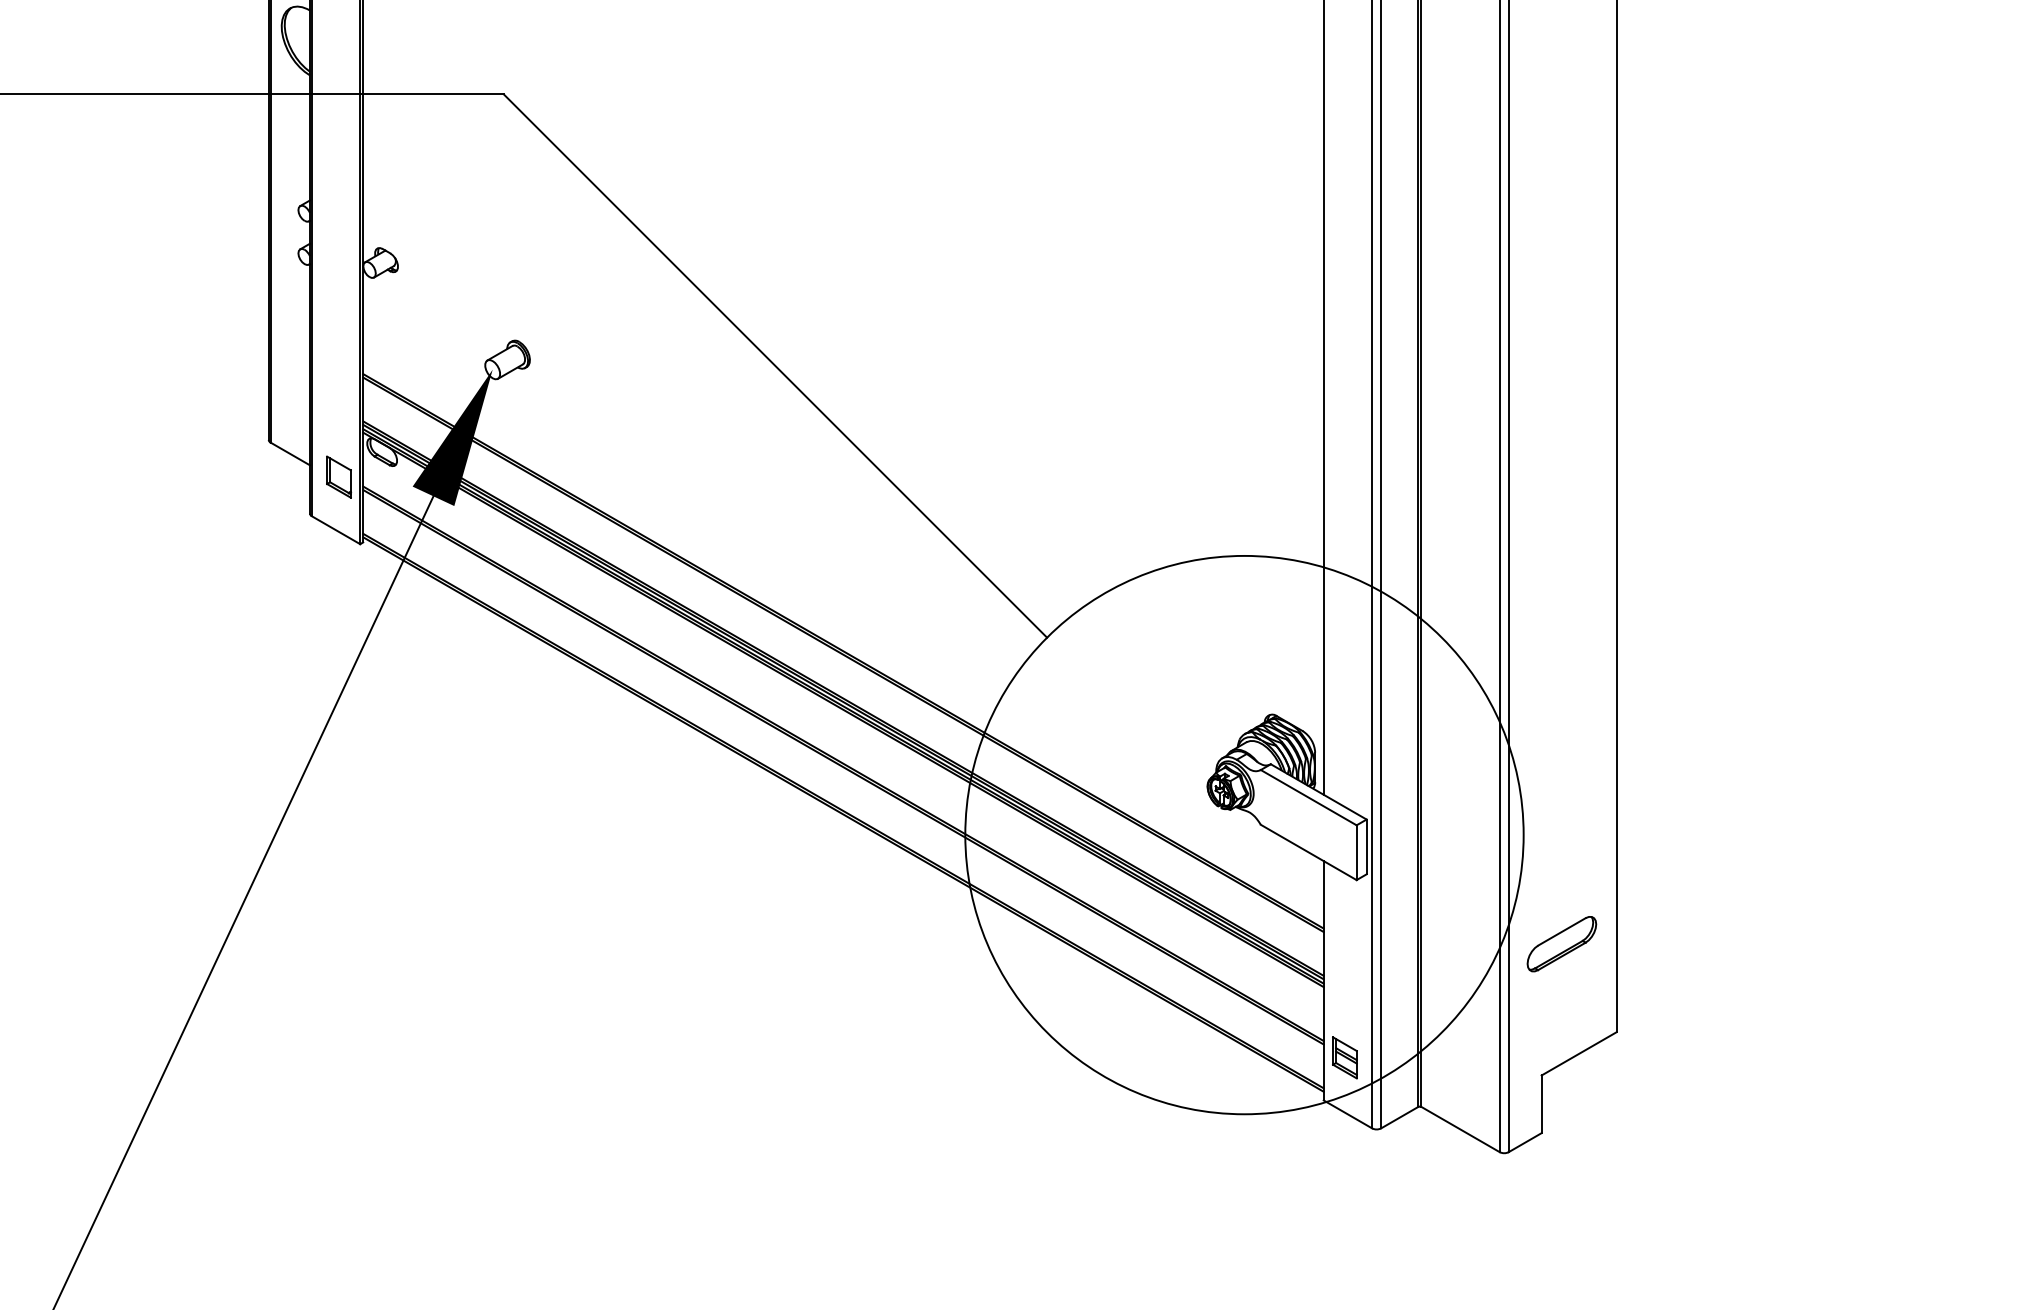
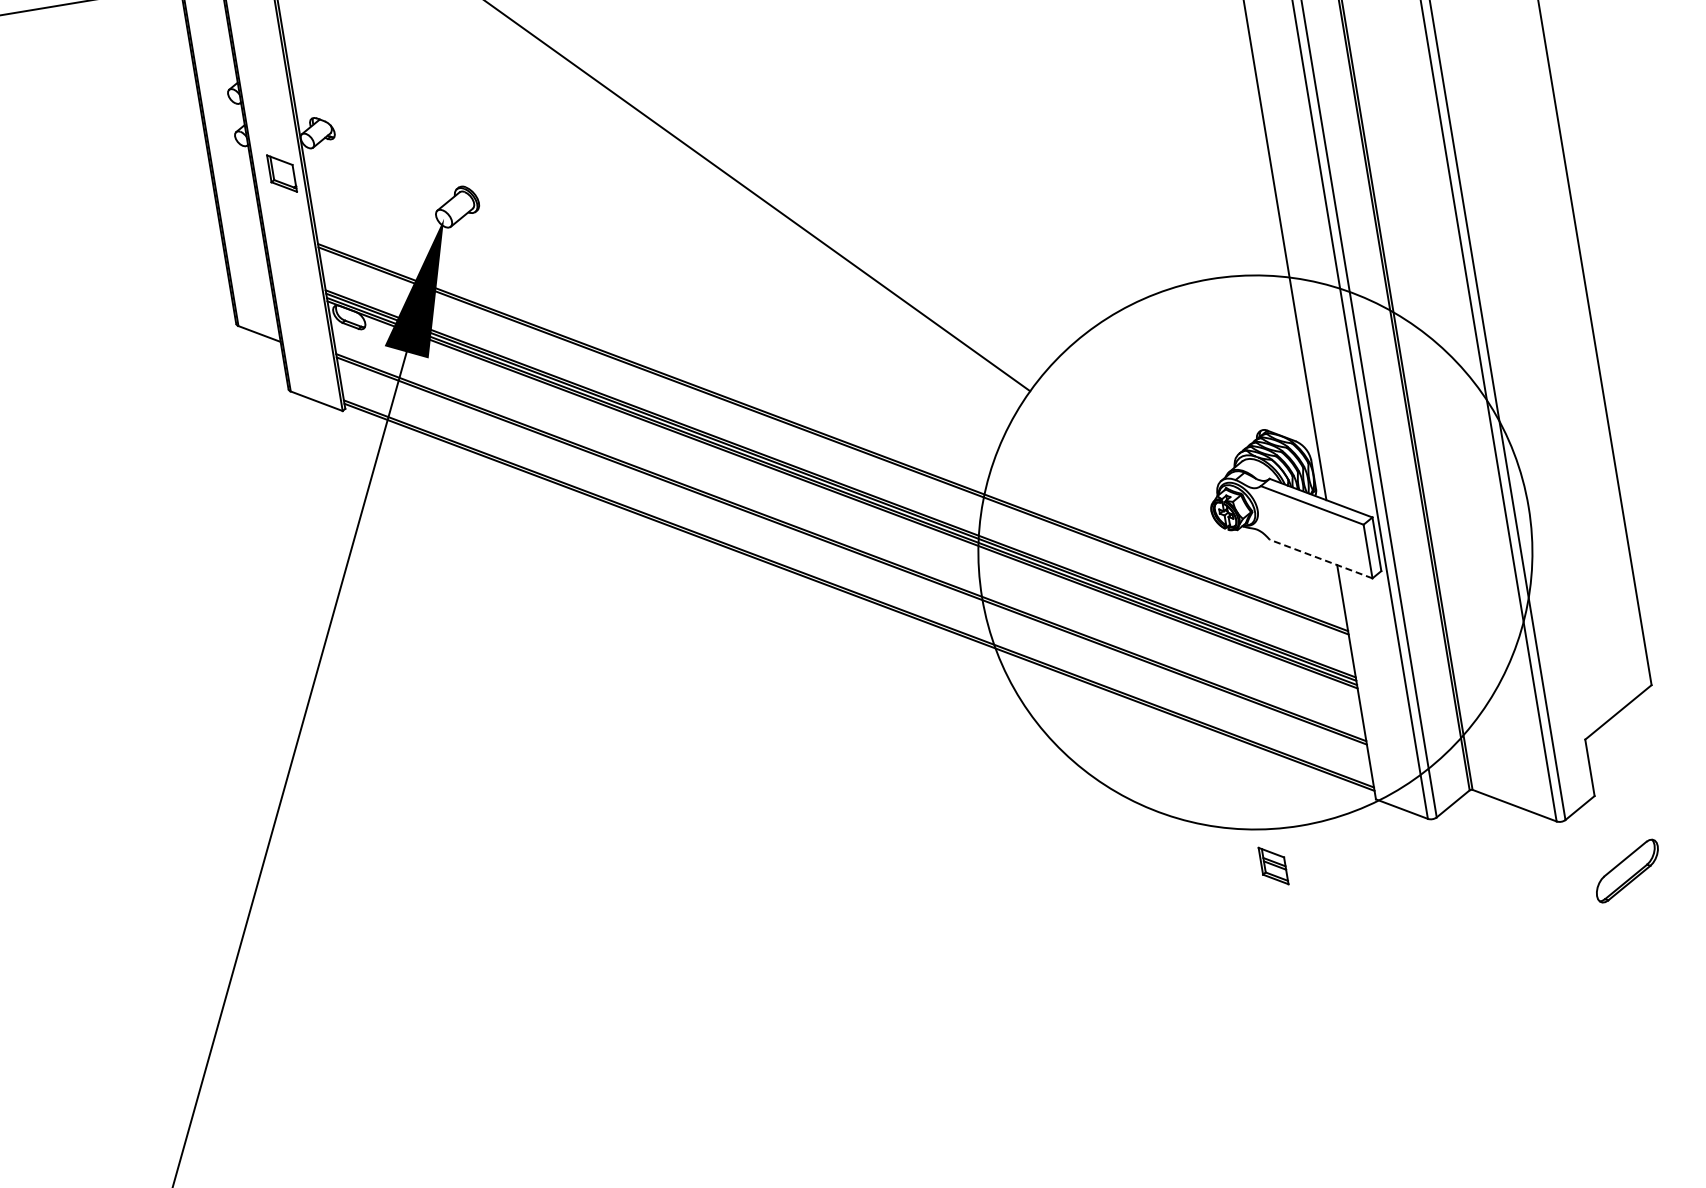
part: (338, 476) -> (281, 173), moved
line: (1308, 852) -> (1320, 559), solid -> dashed
part: (1561, 944) -> (1627, 871), moved
part: (1344, 1057) -> (1273, 865), moved

